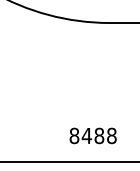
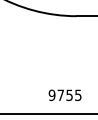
text: (92, 134) -> (64, 94), 8488 -> 9755

